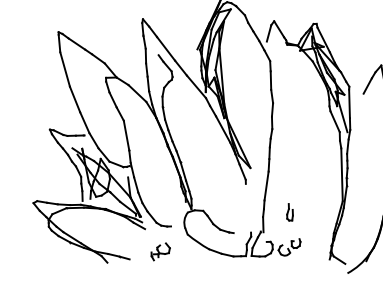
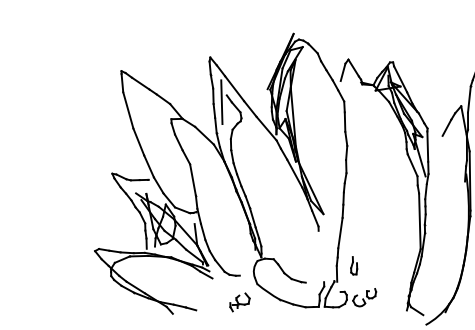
line: (153, 61) -> (221, 102), added
part: (290, 212) -> (354, 265), moved
part: (160, 251) -> (239, 302), moved

